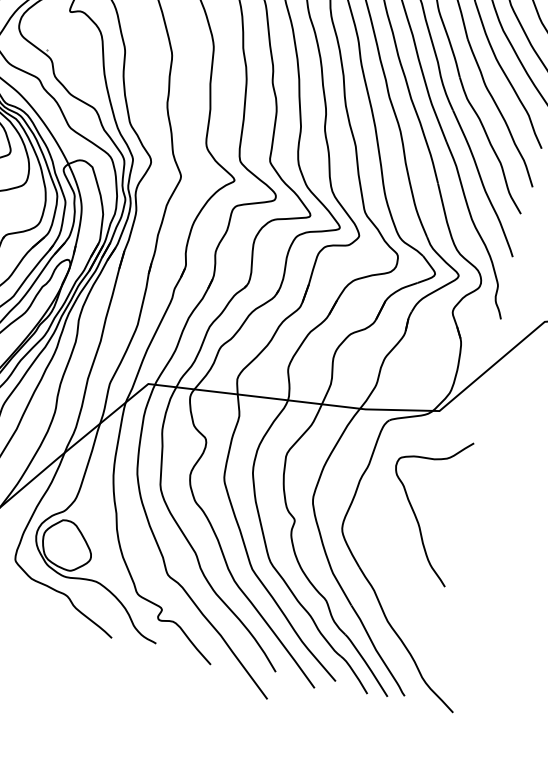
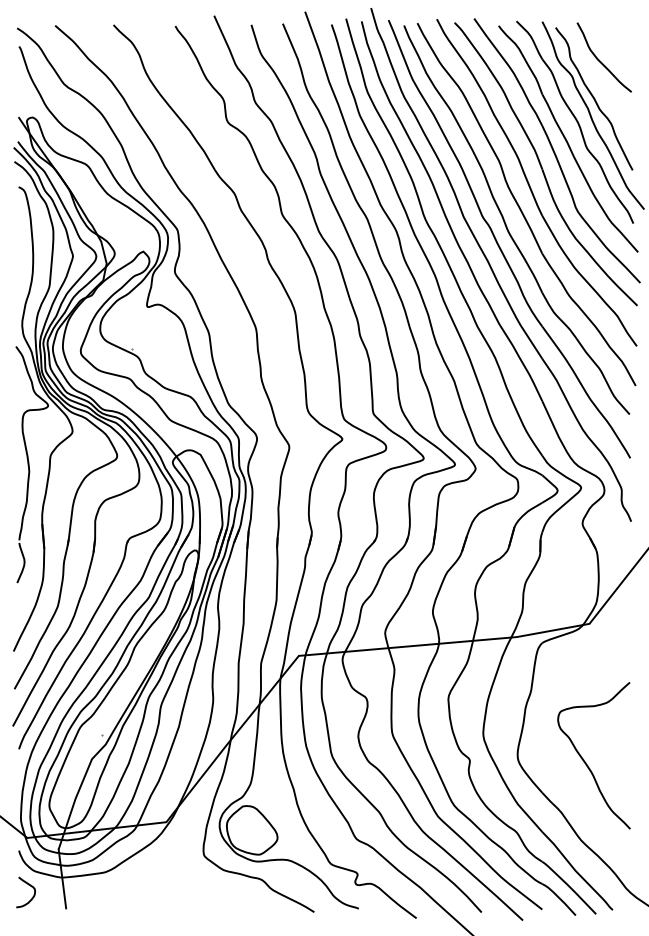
curve: (414, 509) -> (584, 759), moved

